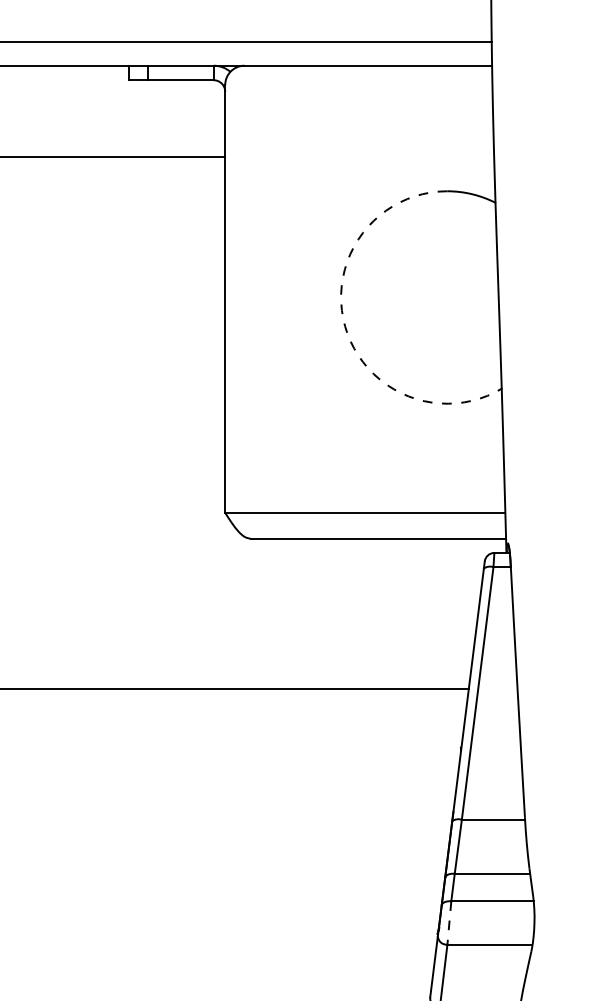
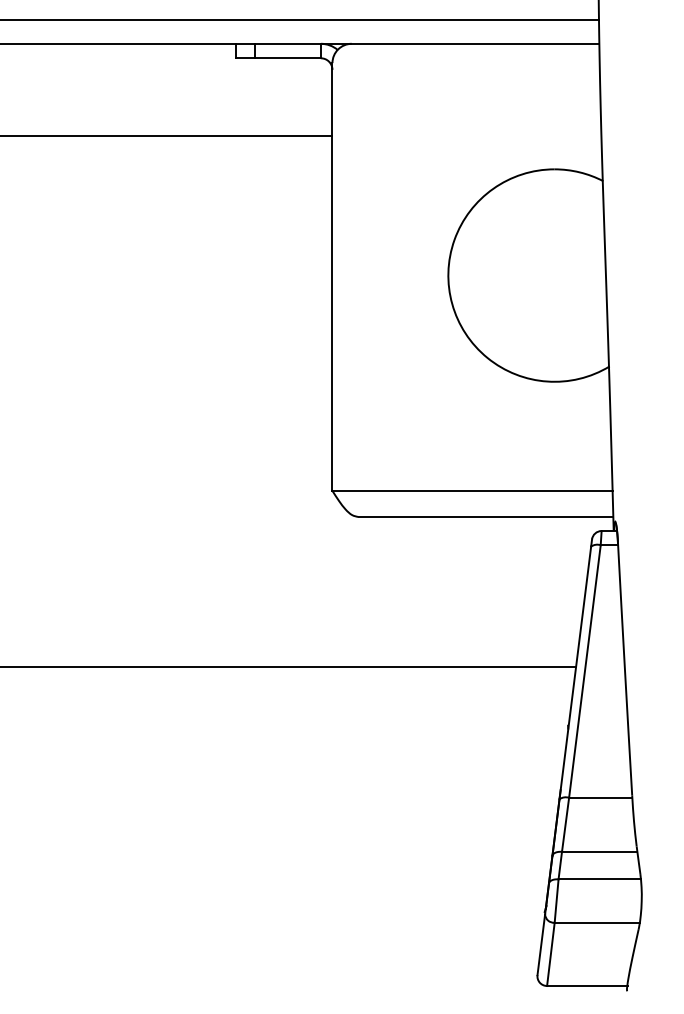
arc: (345, 326) -> (452, 304), dashed -> solid
line: (449, 923) -> (556, 901), dashed -> solid

